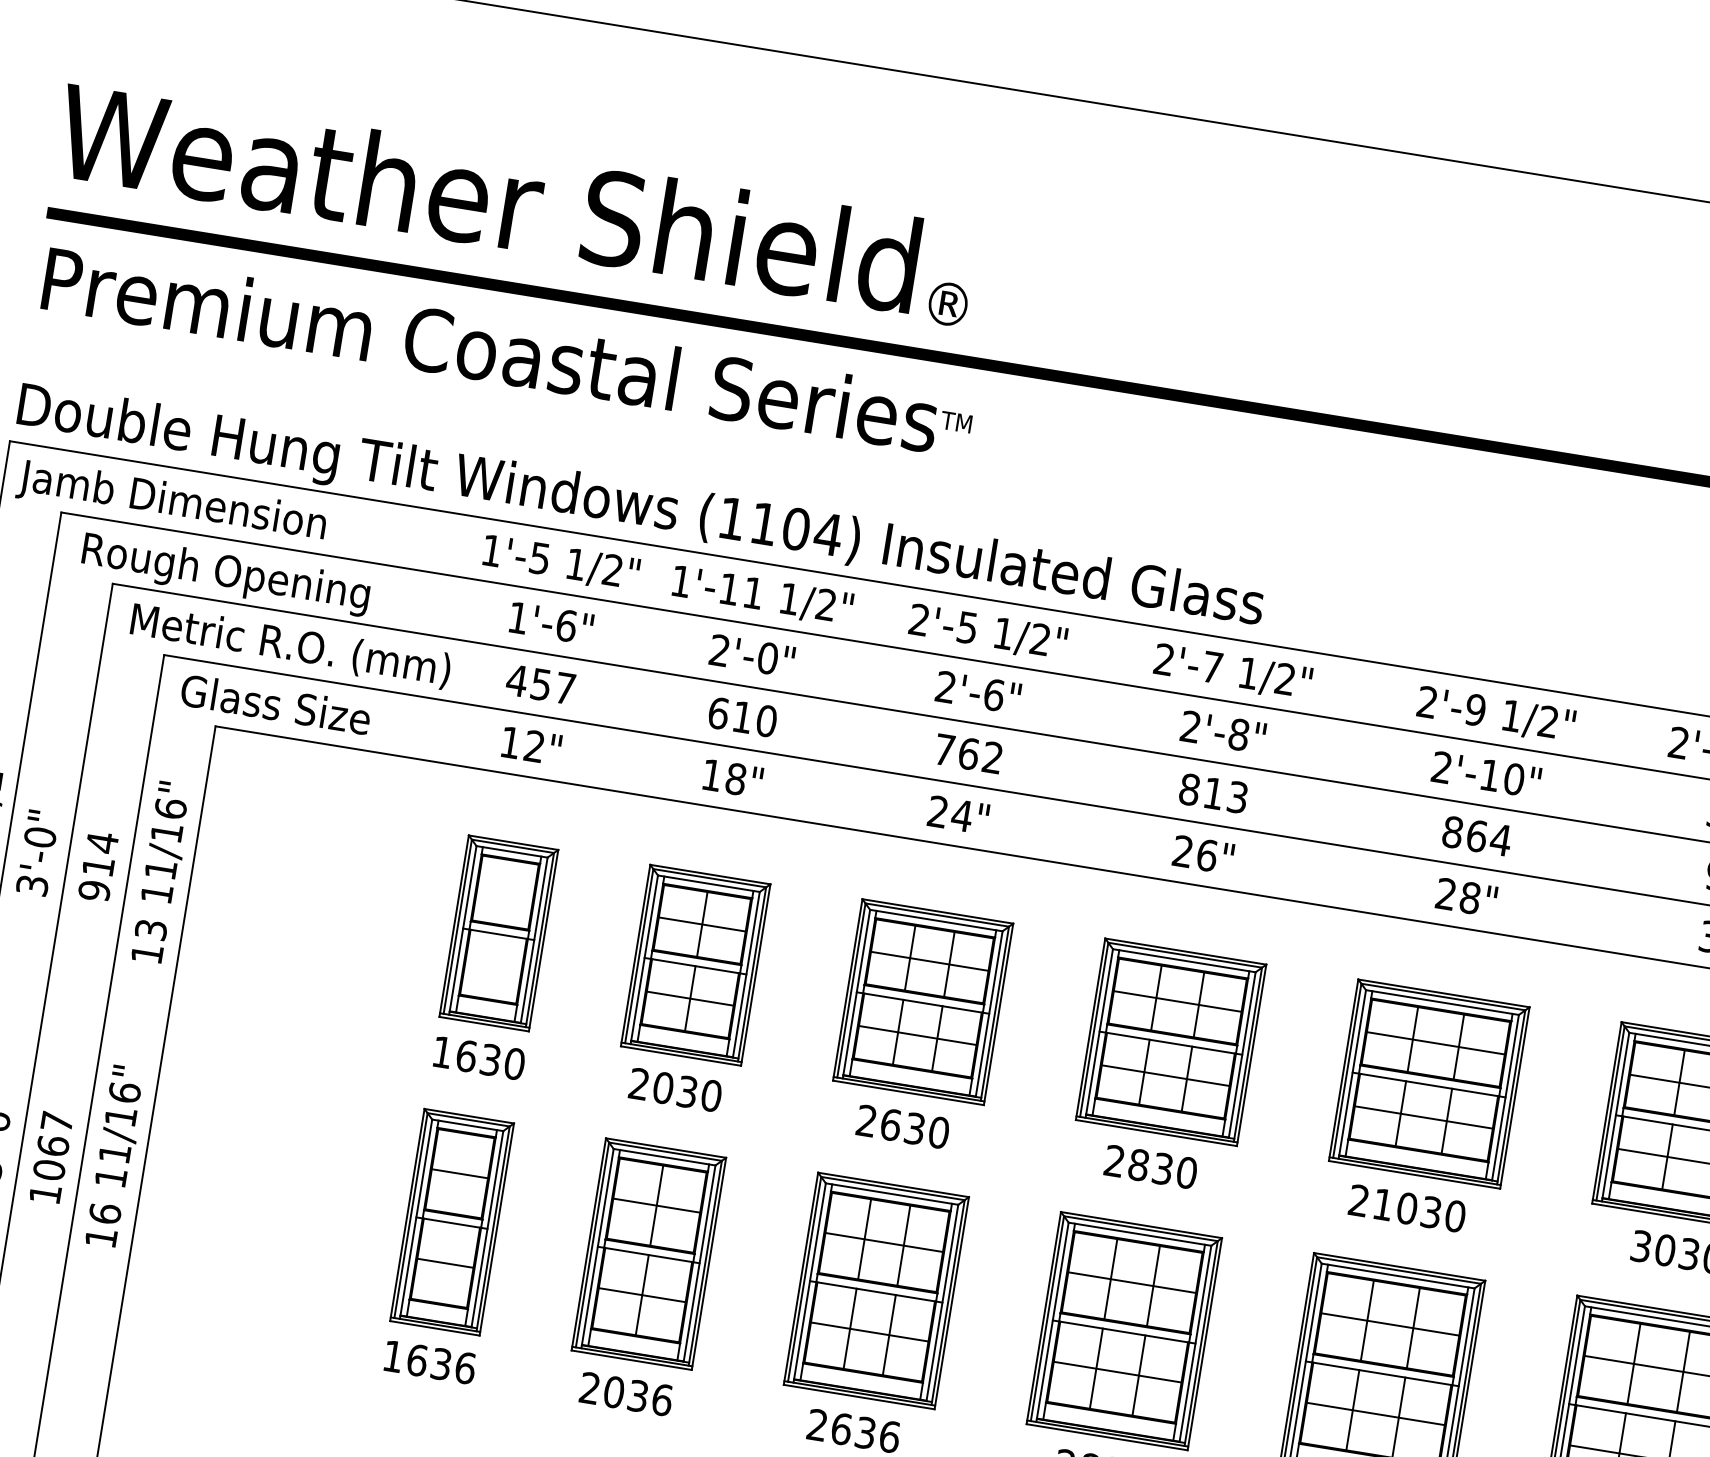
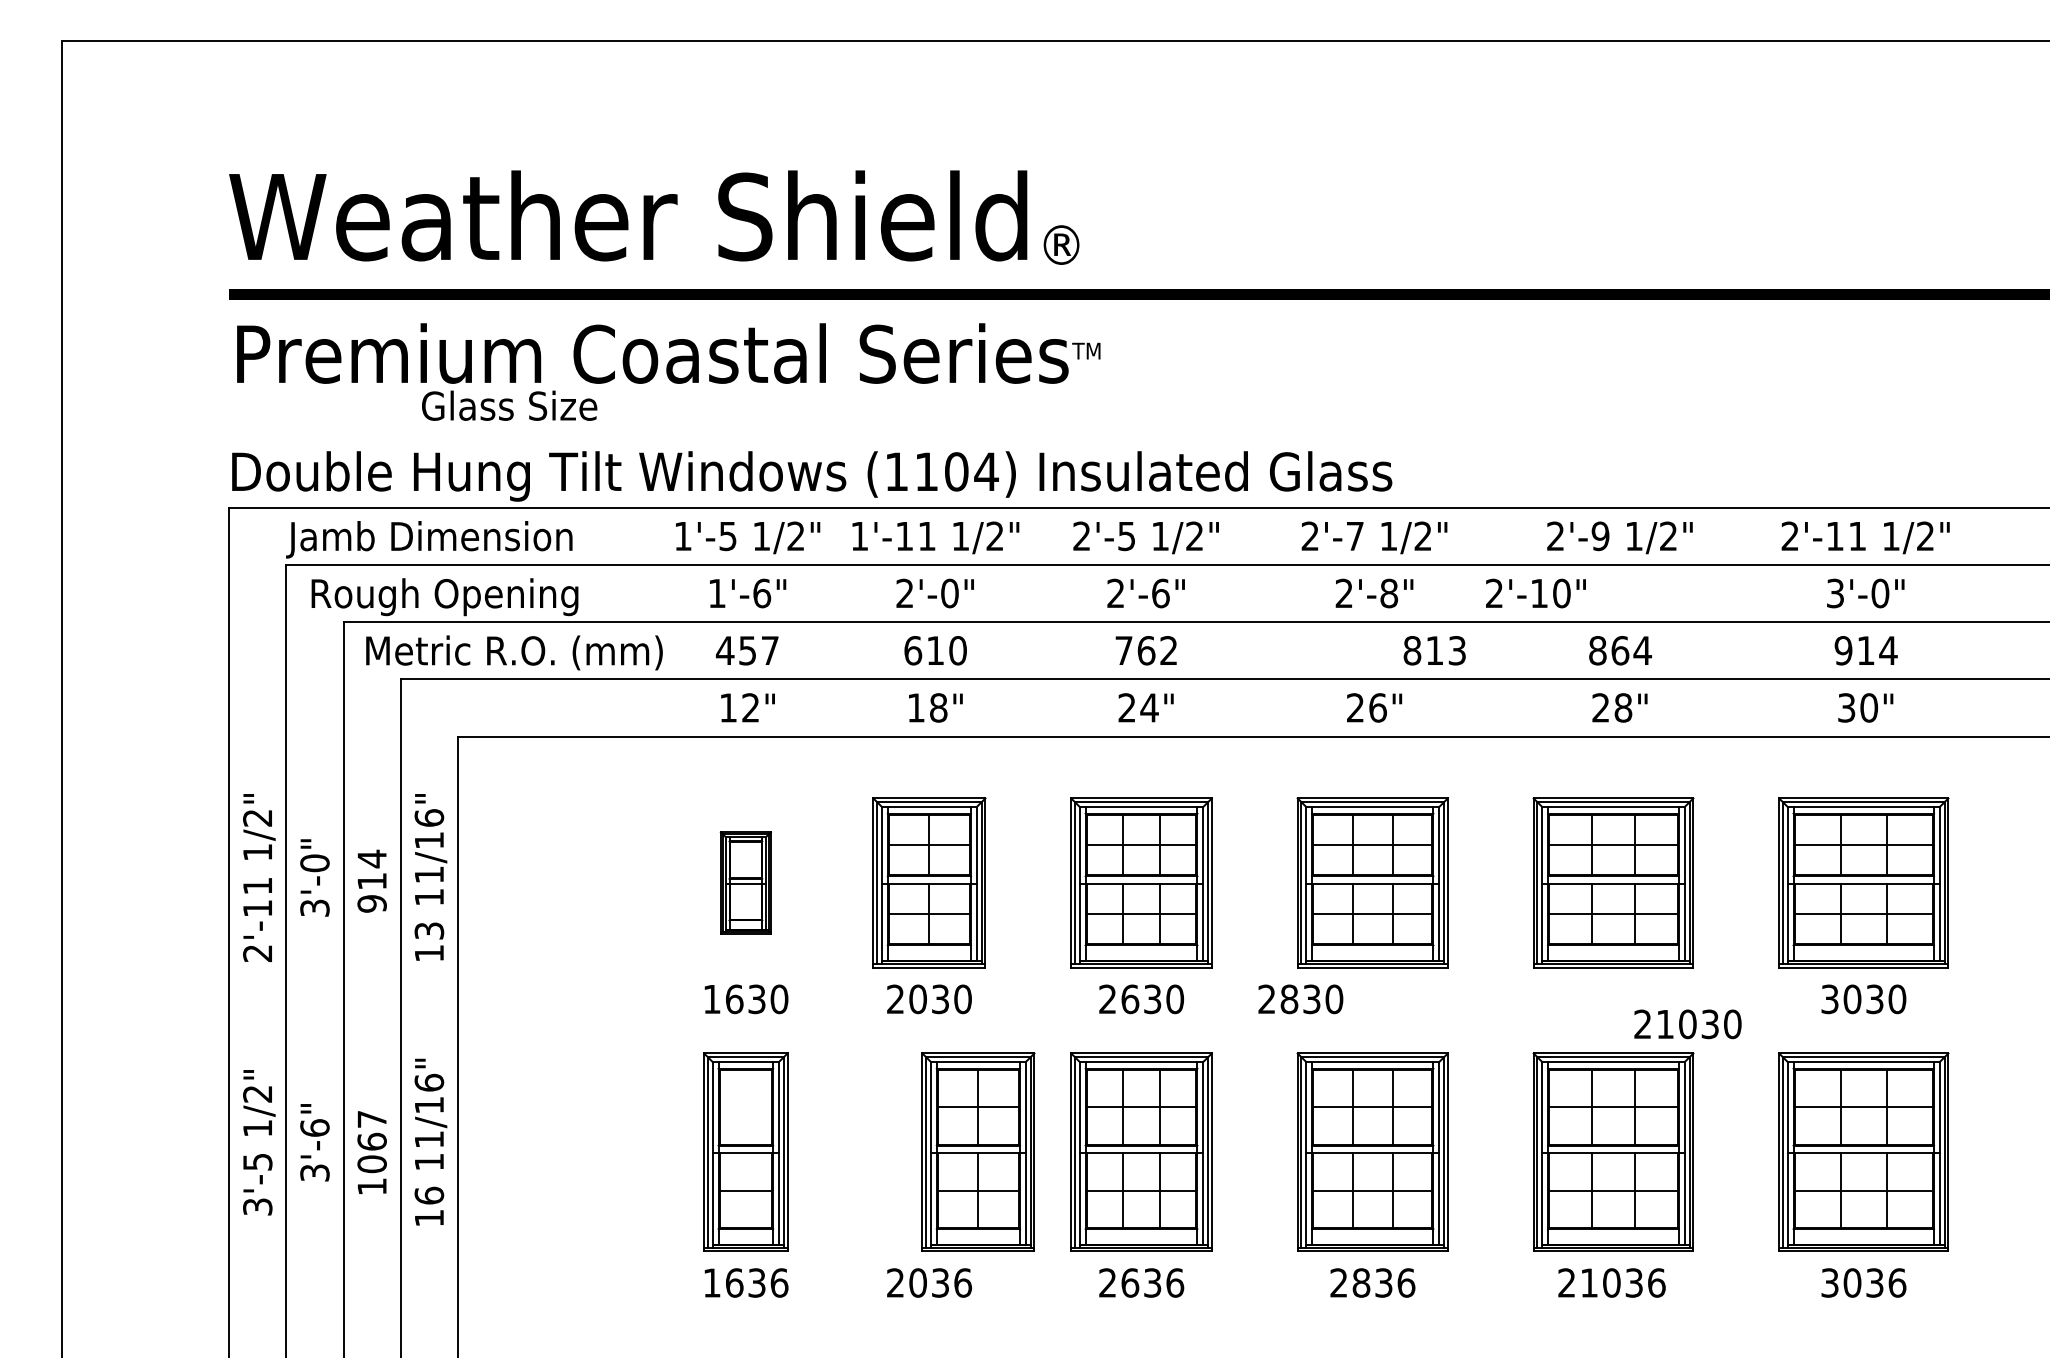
text: (172, 502) -> (429, 539), moved
text: (275, 704) -> (509, 405), moved
text: (1485, 774) -> (1535, 593), moved
text: (1213, 793) -> (1434, 650), moved
part: (498, 932) -> (745, 882), size x0.6
text: (1150, 1167) -> (1300, 999), moved
line: (459, 1174) -> (745, 1107), removed
text: (1406, 1208) -> (1687, 1024), moved
part: (649, 1253) -> (978, 1151), moved

